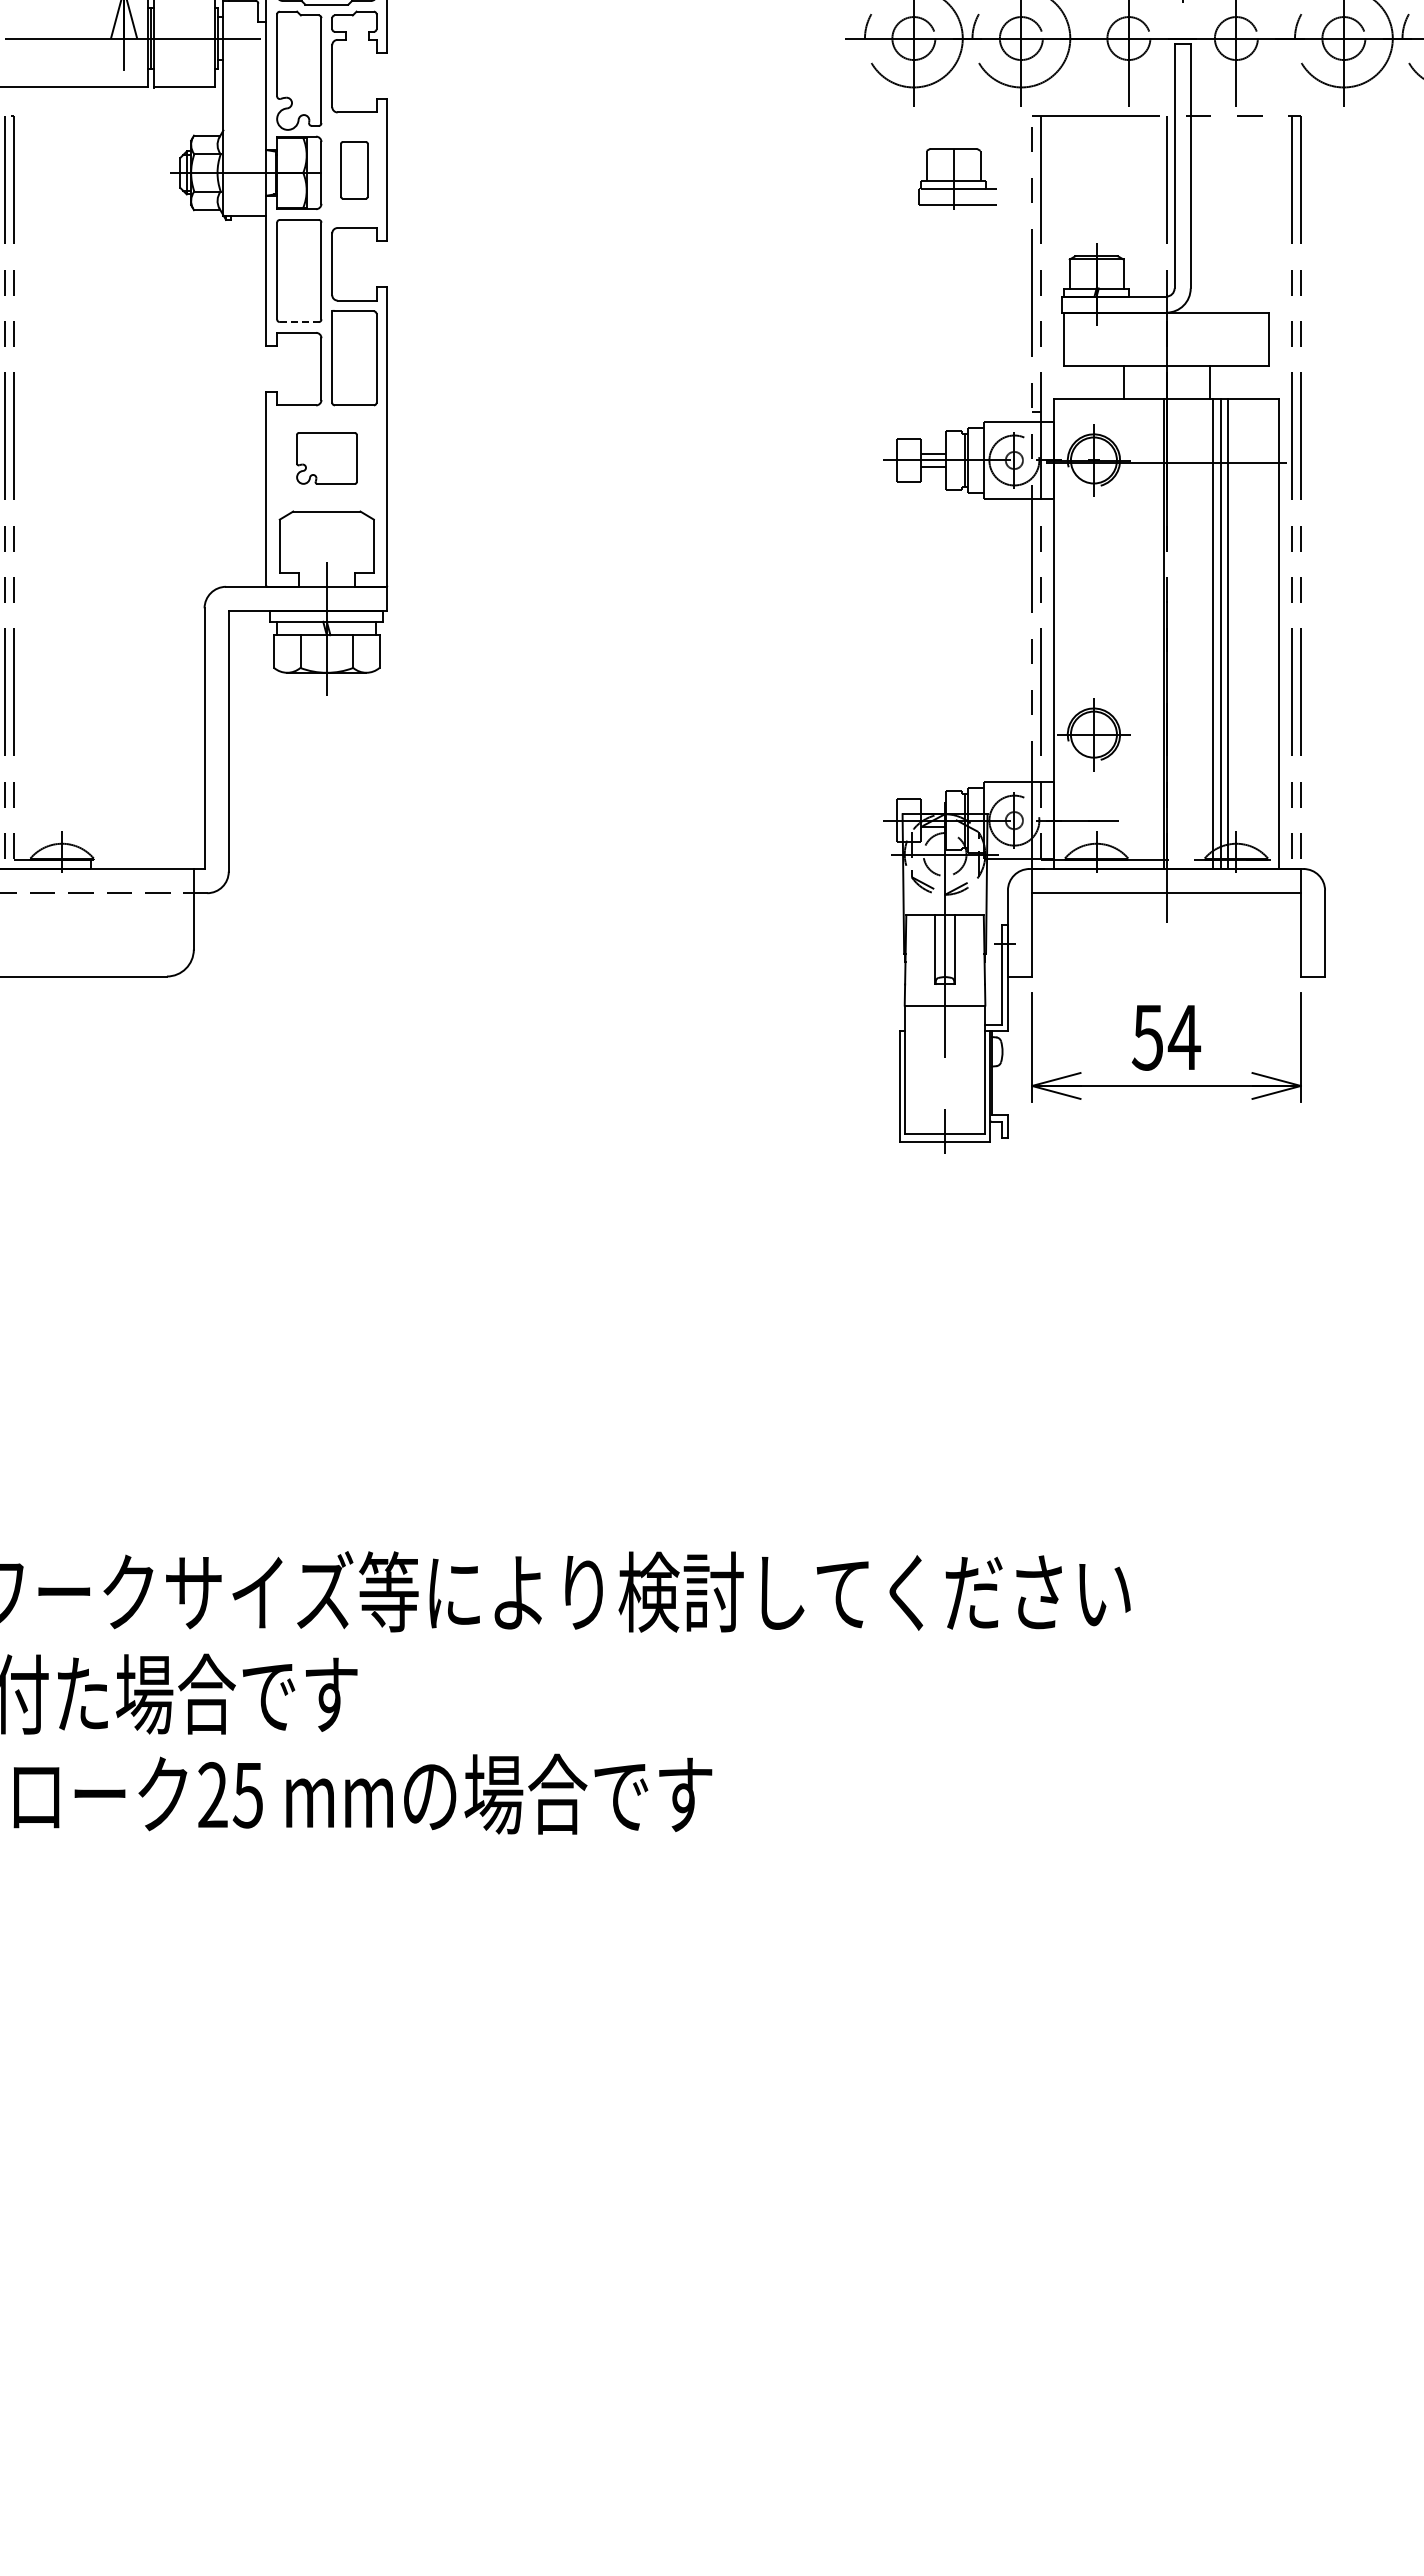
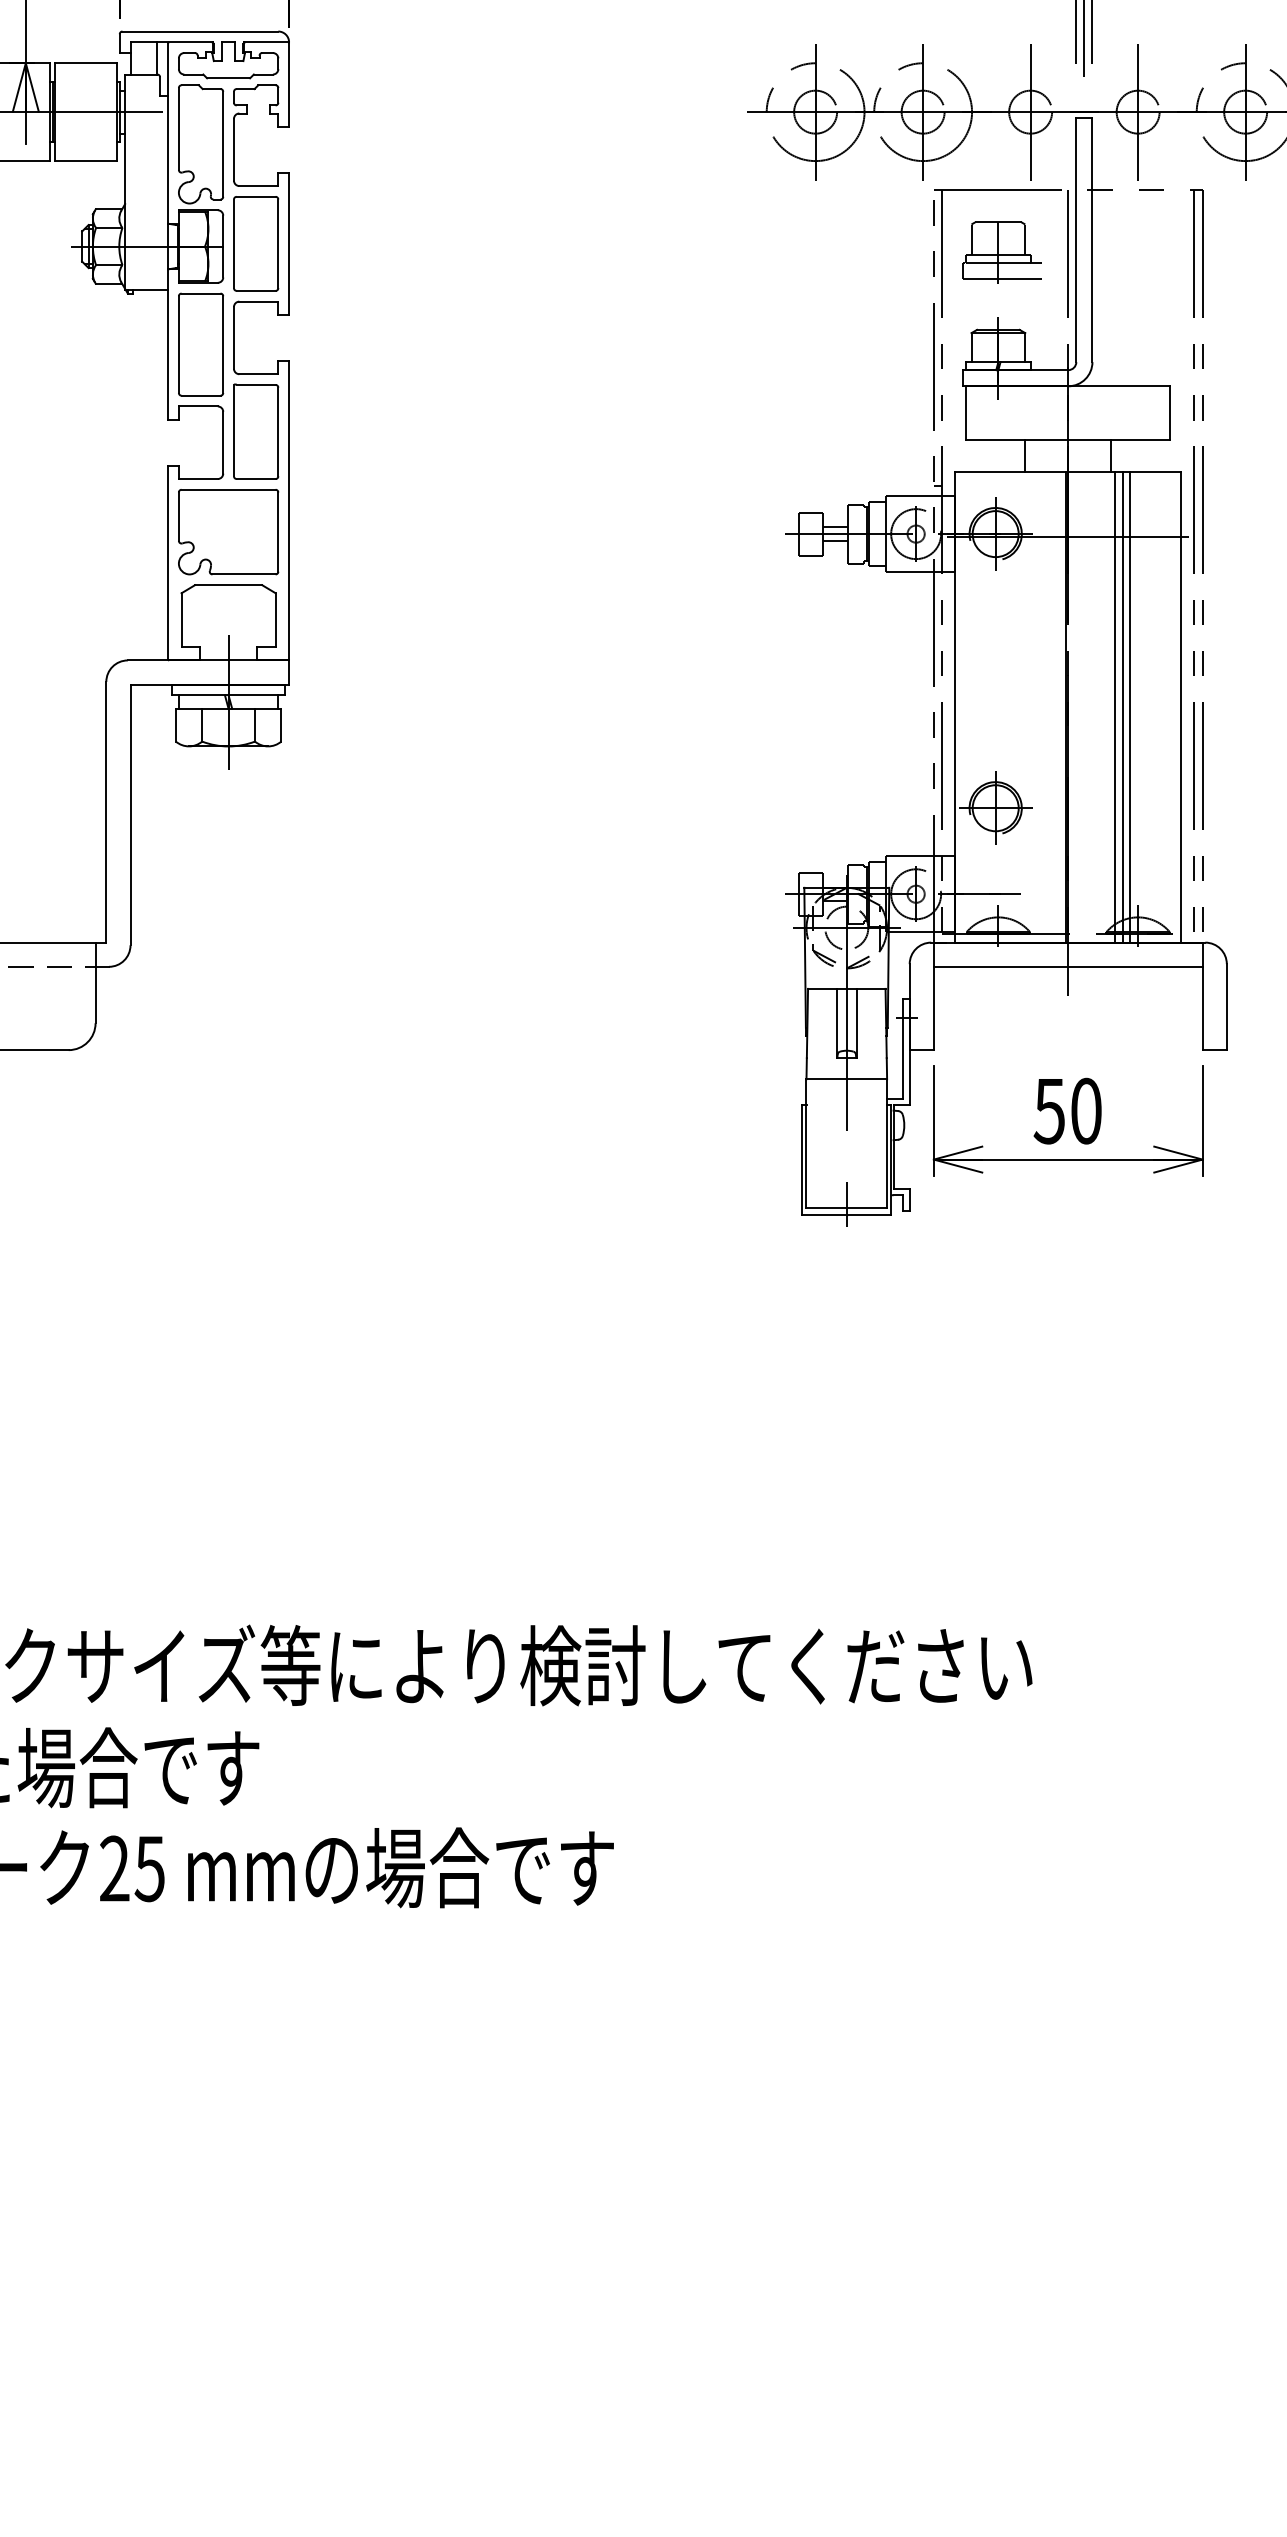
part: (354, 170) -> (256, 244), size x1.67
part: (957, 178) -> (1002, 252), moved
line: (299, 322) -> (201, 396), dashed -> solid
part: (326, 458) -> (228, 532), size x1.67
text: (1184, 1037) -> (1086, 1111), 54 -> 50

